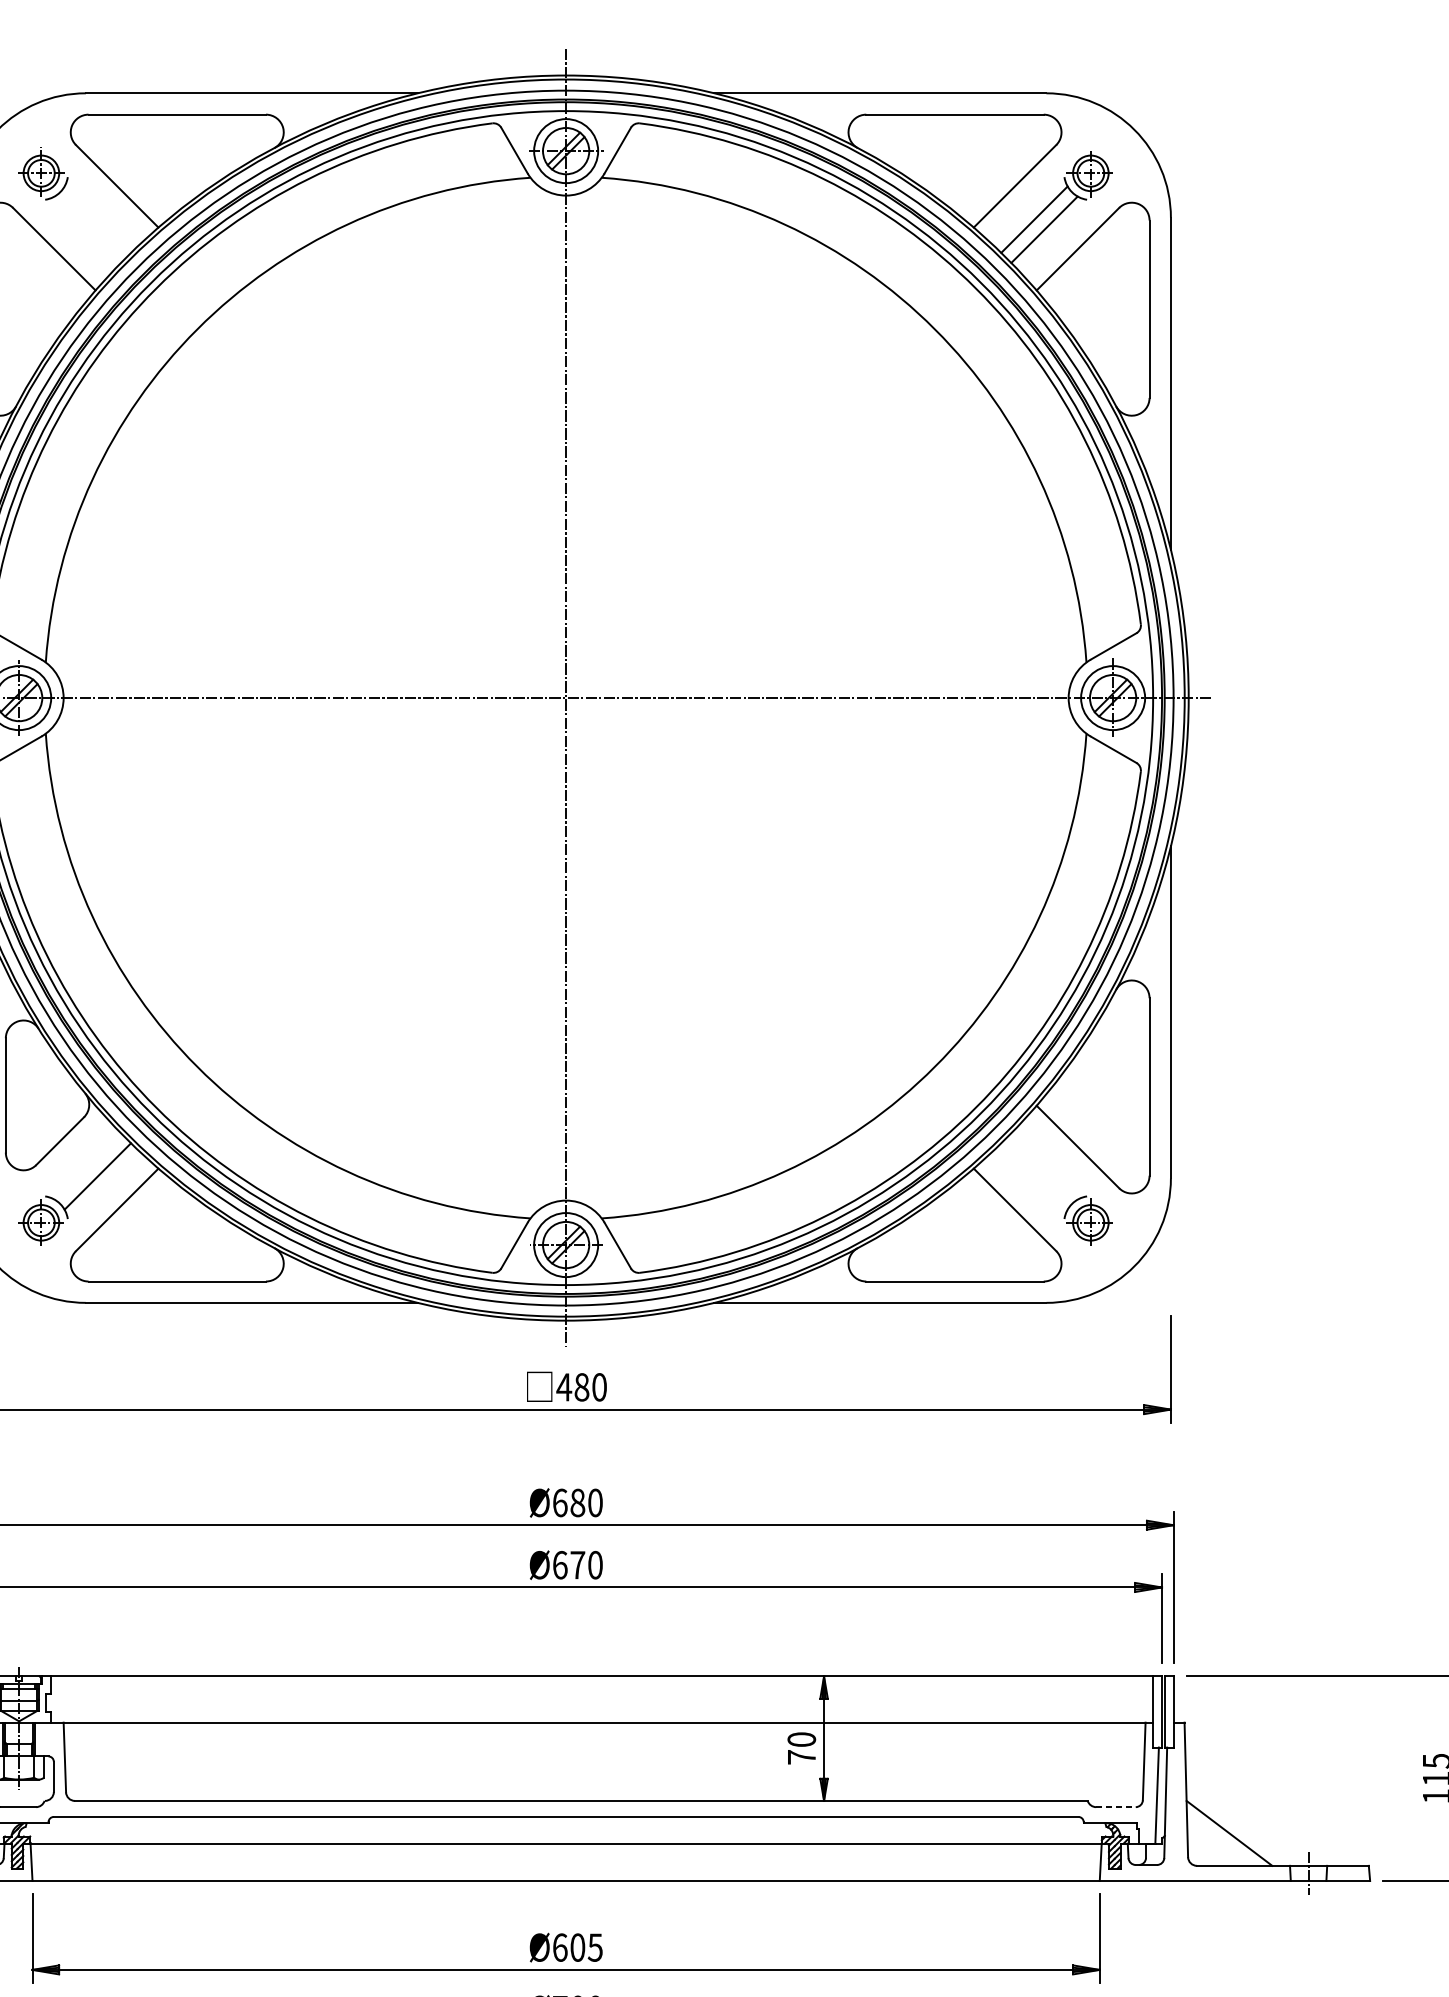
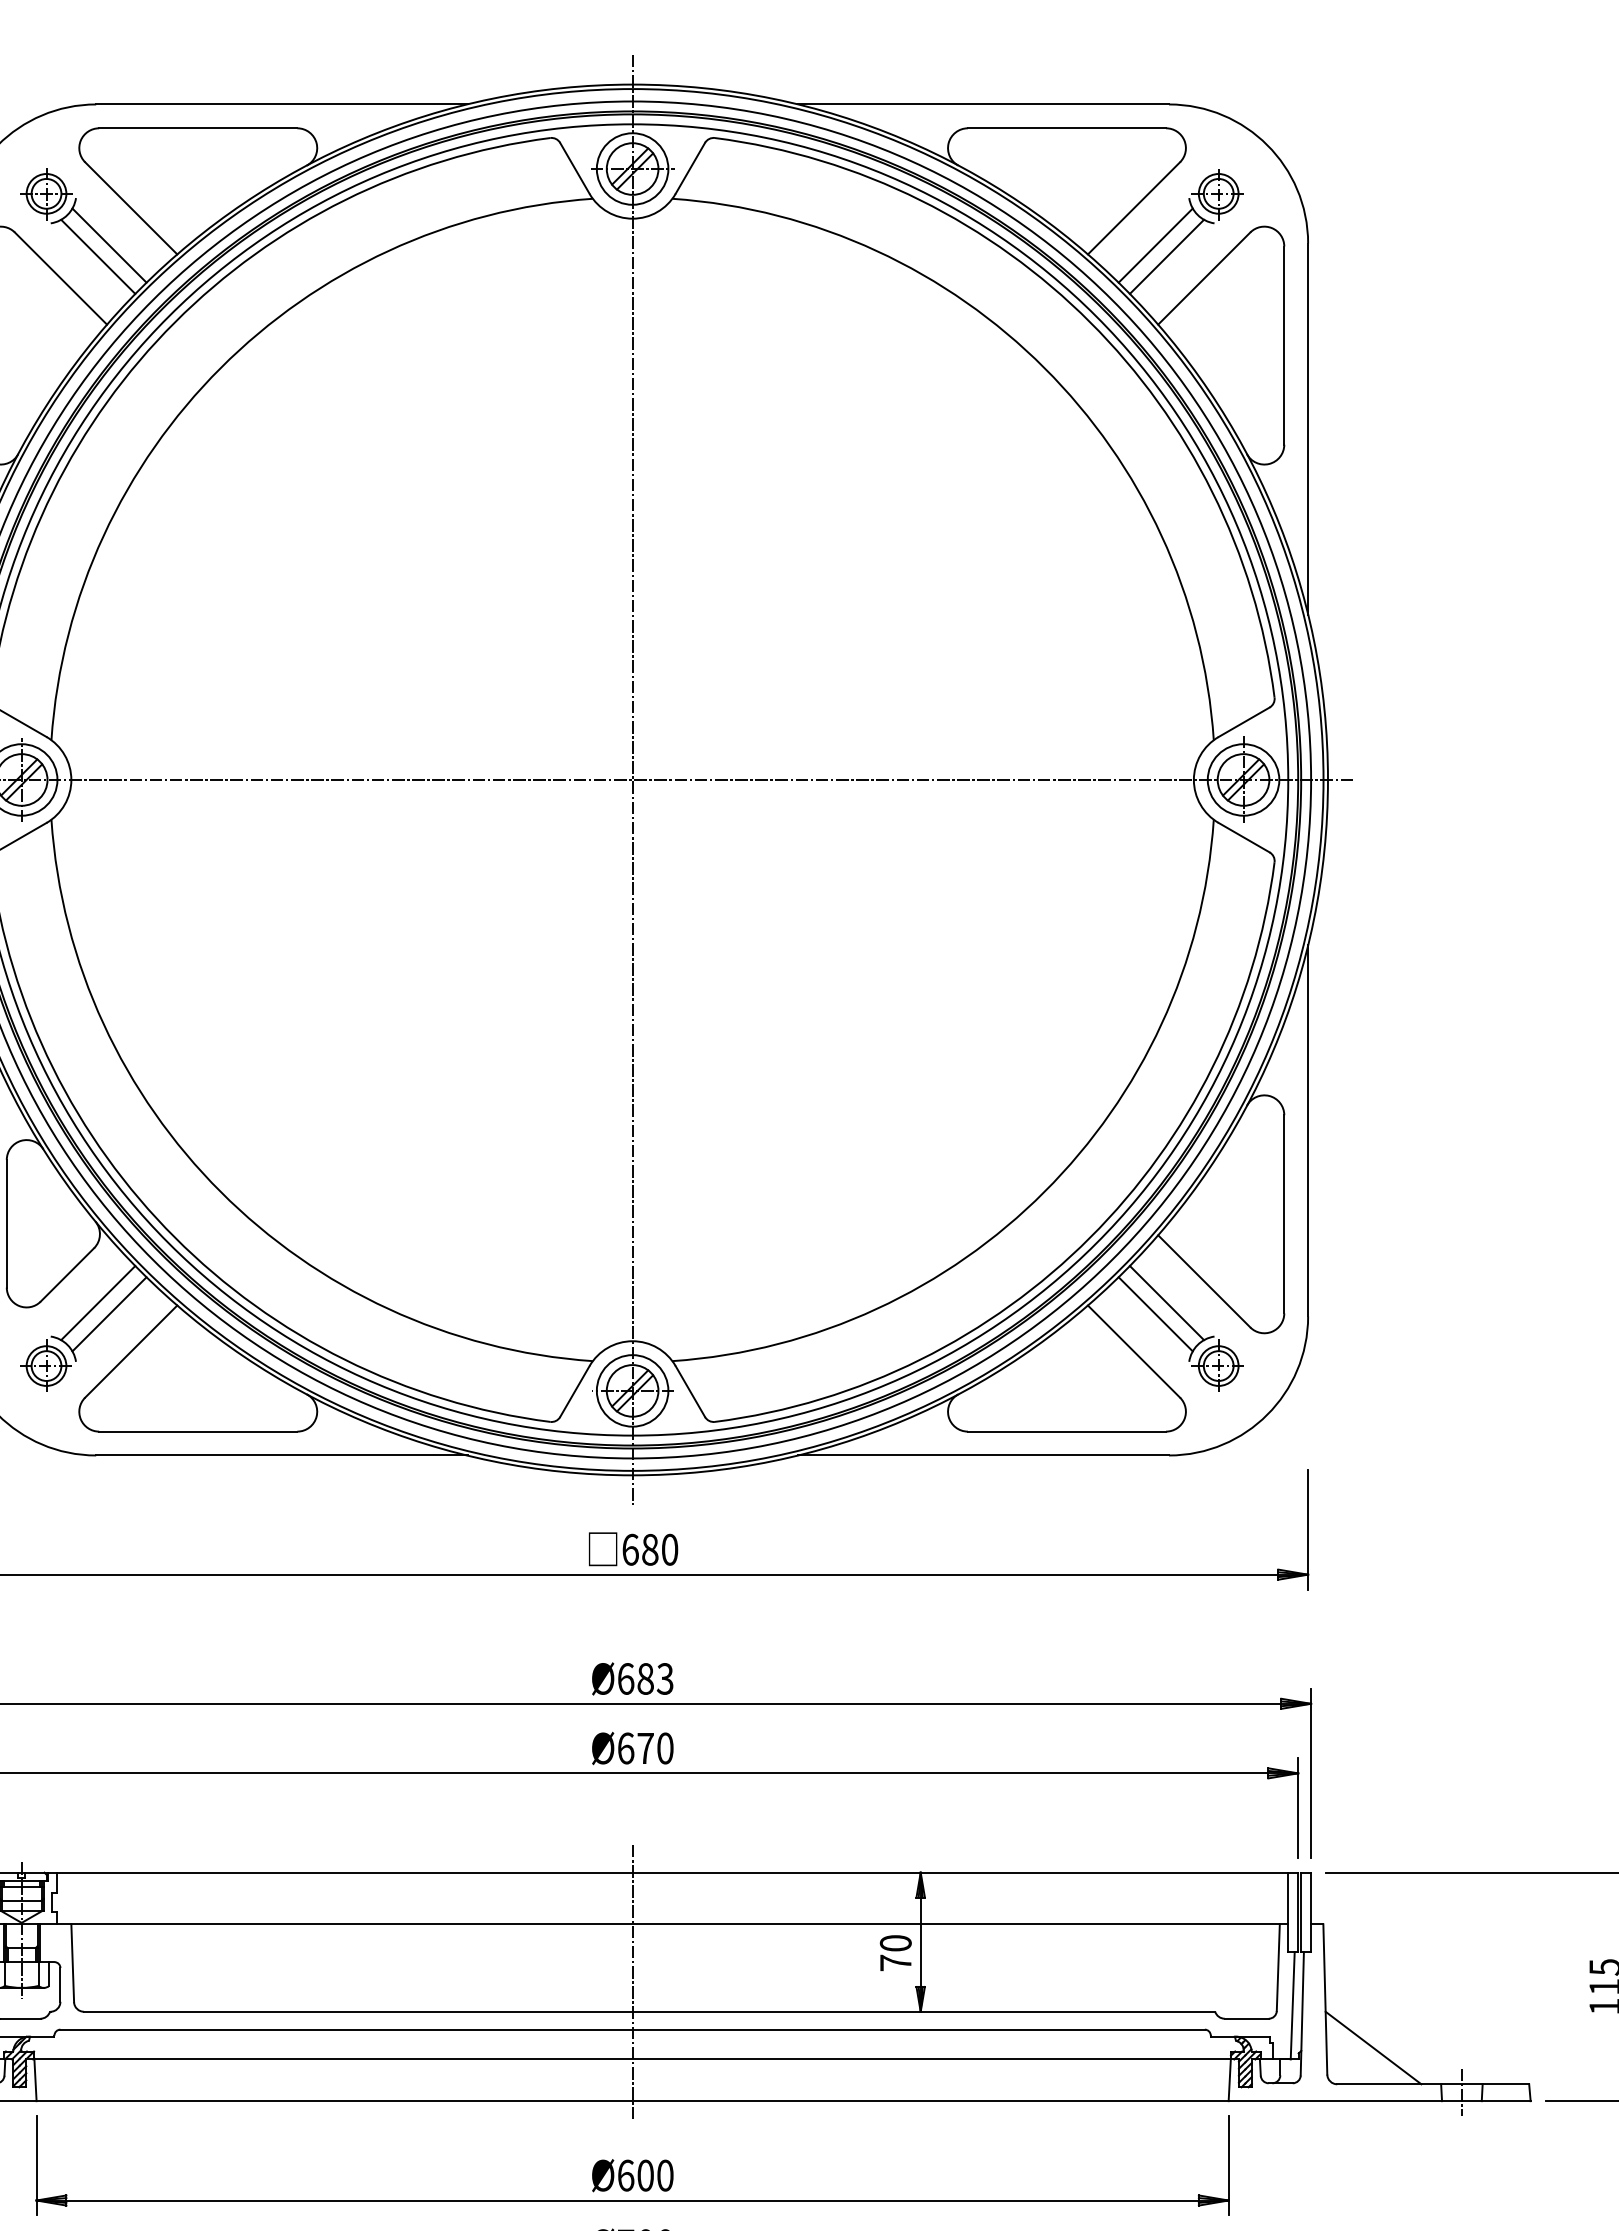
line: (97, 219) -> (109, 245), added
line: (87, 229) -> (98, 256), added
line: (87, 1166) -> (98, 1303), added
line: (1044, 1166) -> (1166, 1303), added
line: (1034, 1176) -> (1155, 1314), added
text: (564, 1387) -> (630, 1549), 480 -> 680
text: (594, 1502) -> (664, 1678), Ø680 -> Ø683
line: (566, 1773) -> (632, 1981), added
line: (1116, 1806) -> (1247, 2018), dashed -> solid
text: (594, 1947) -> (664, 2175), Ø605 -> Ø600

